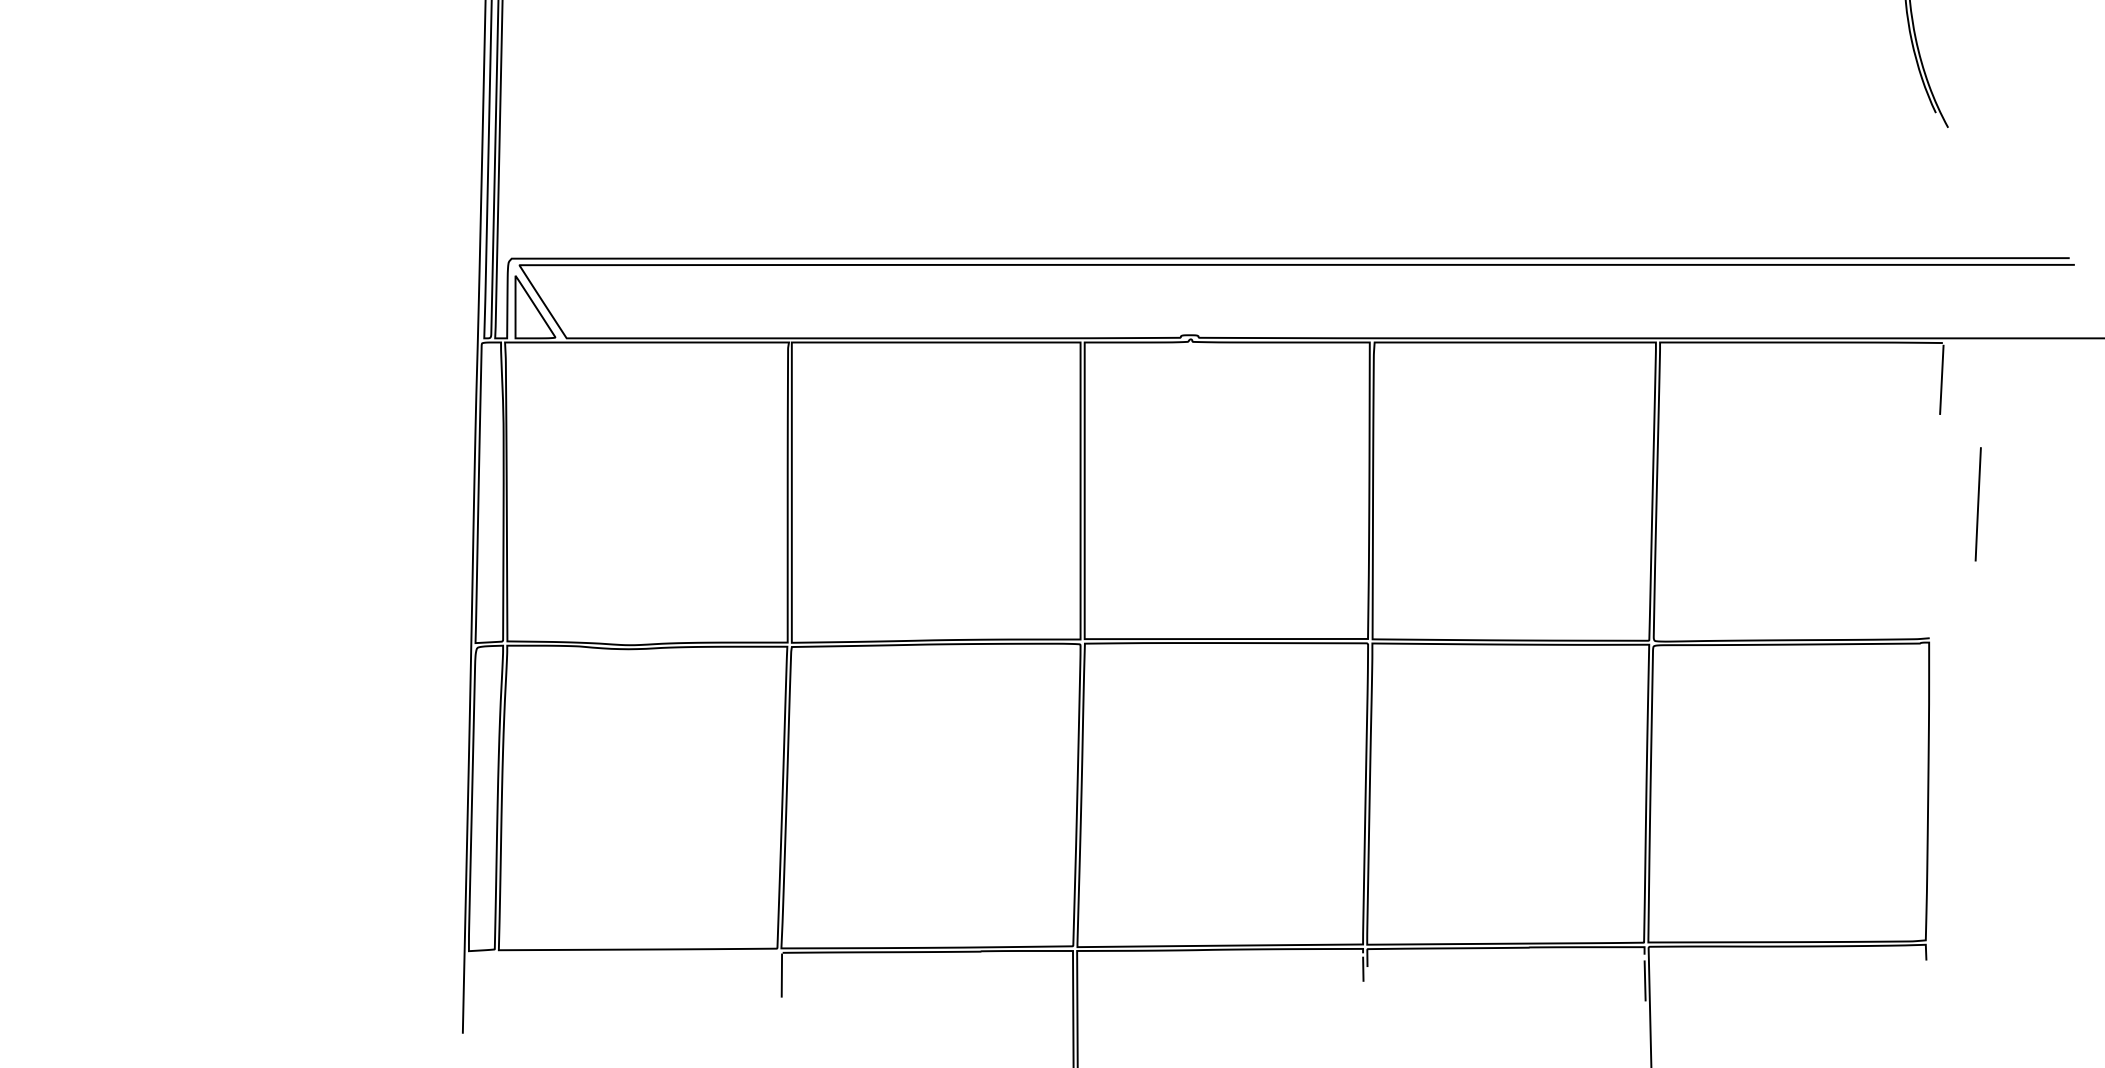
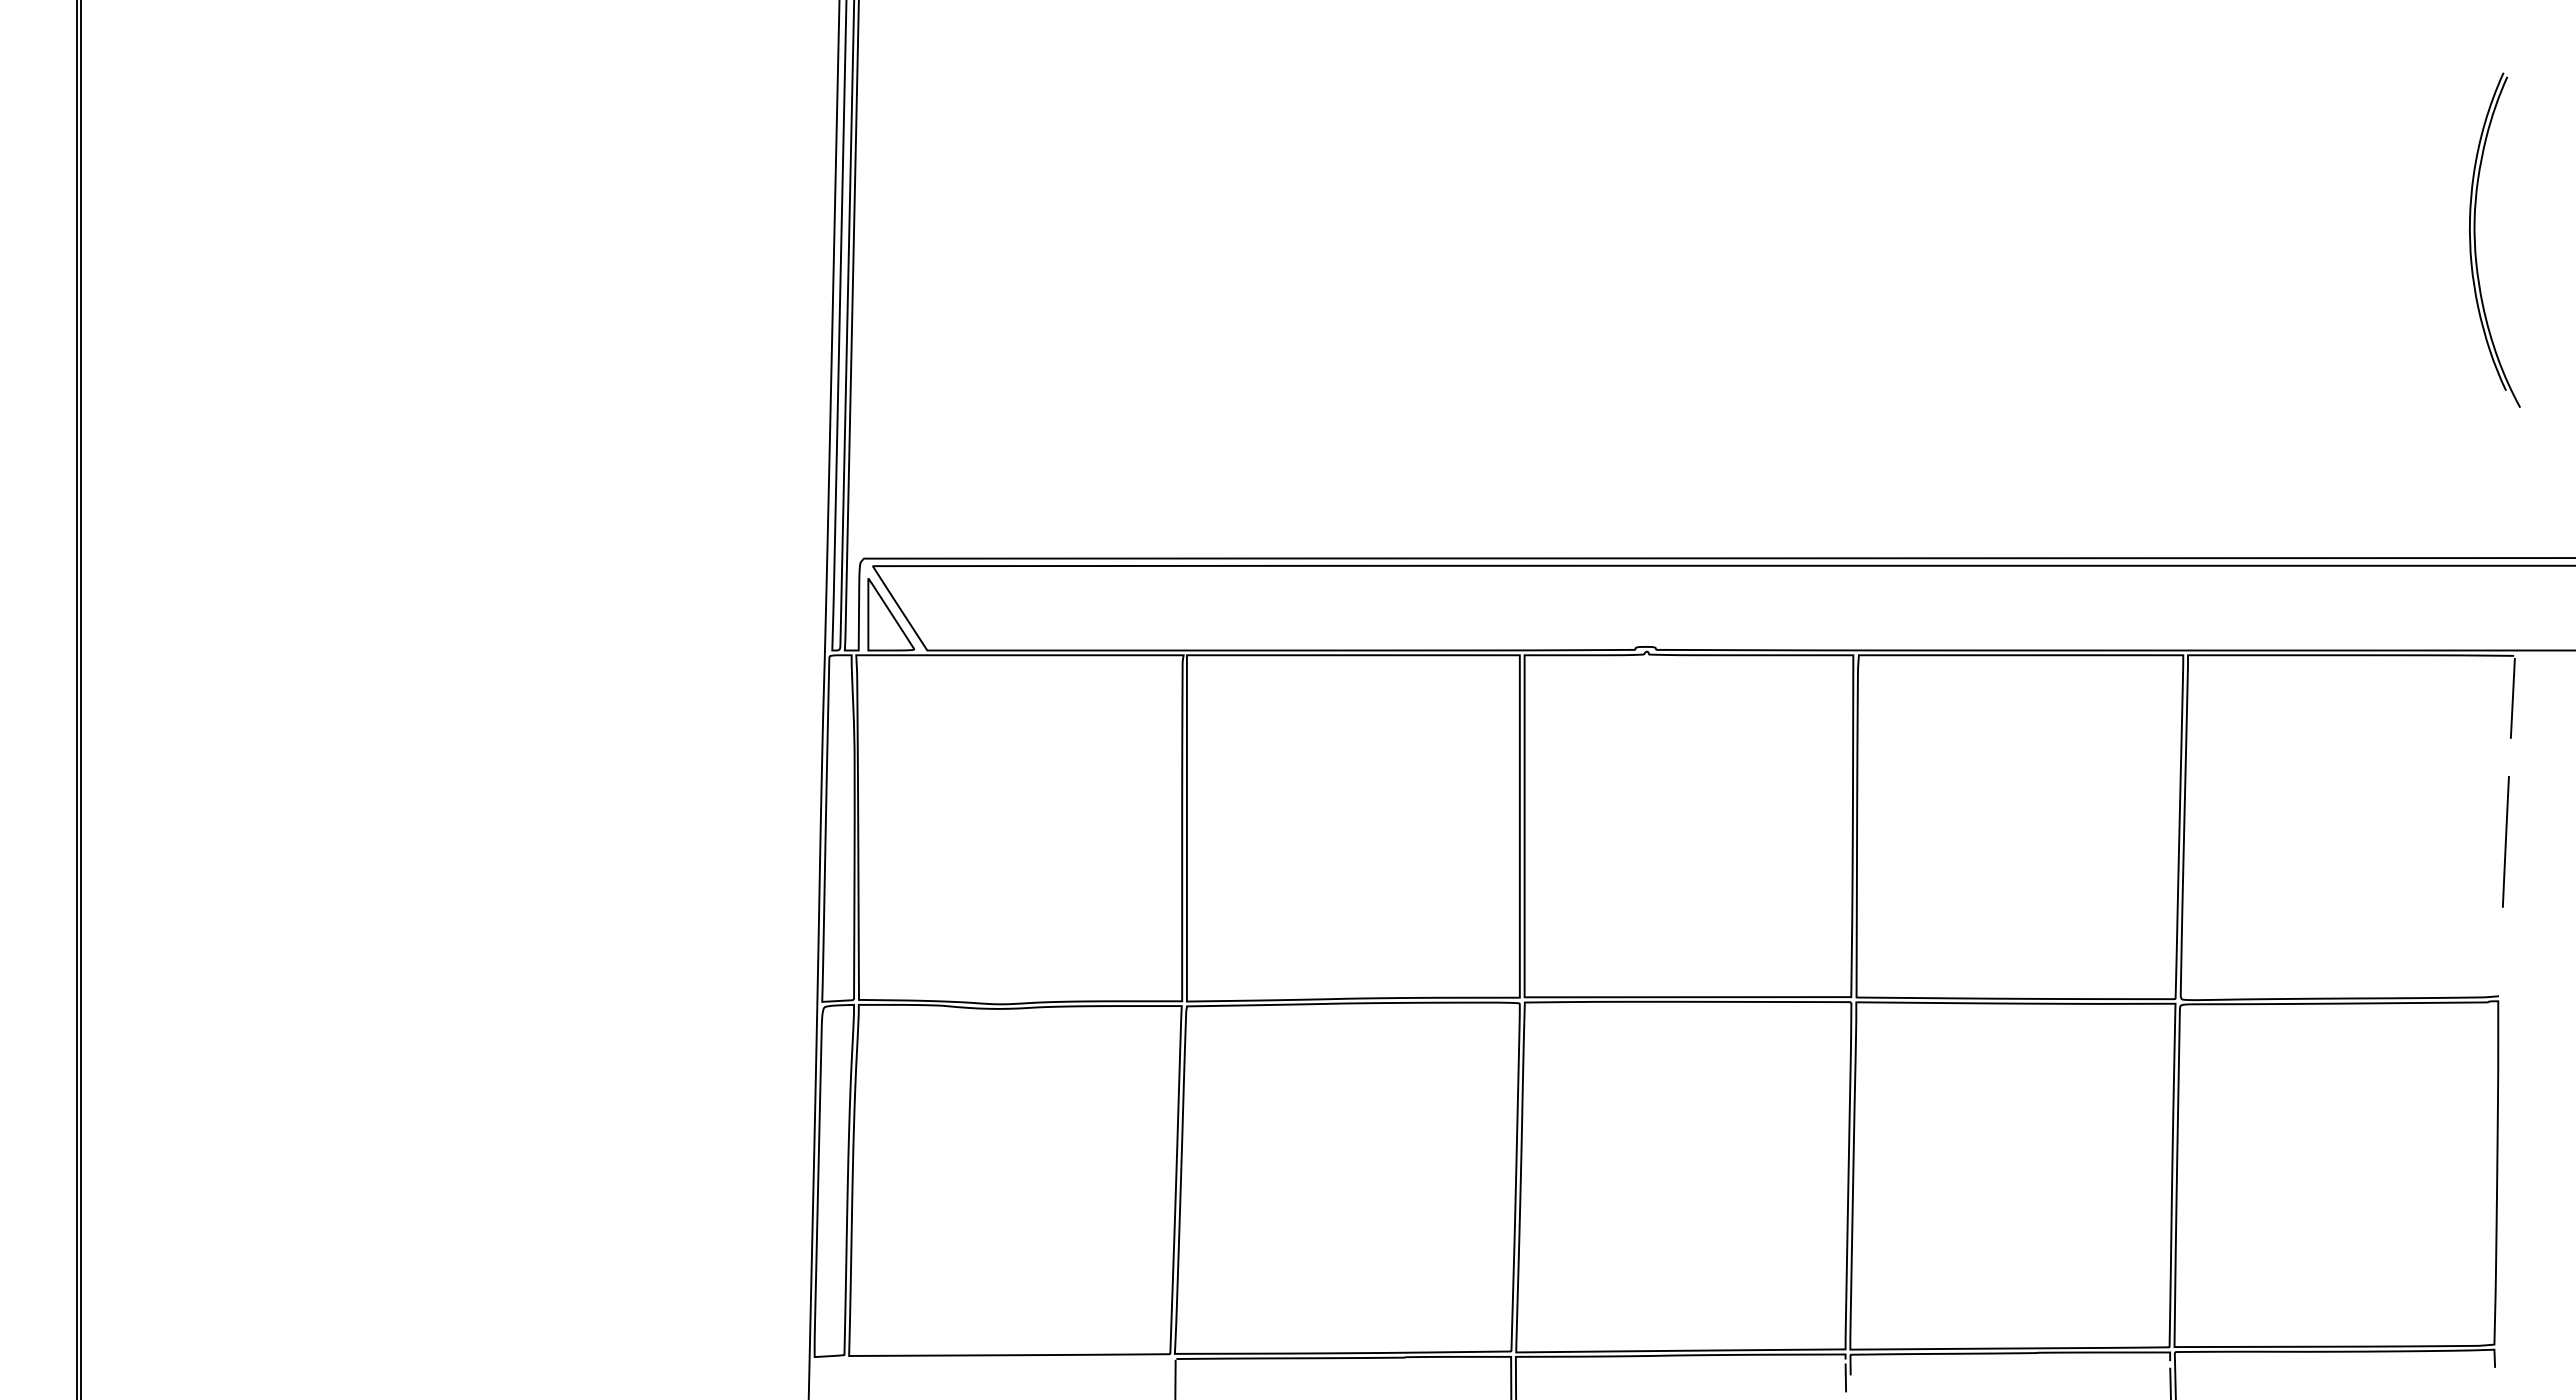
line: (1977, 504) -> (2505, 841), moved

